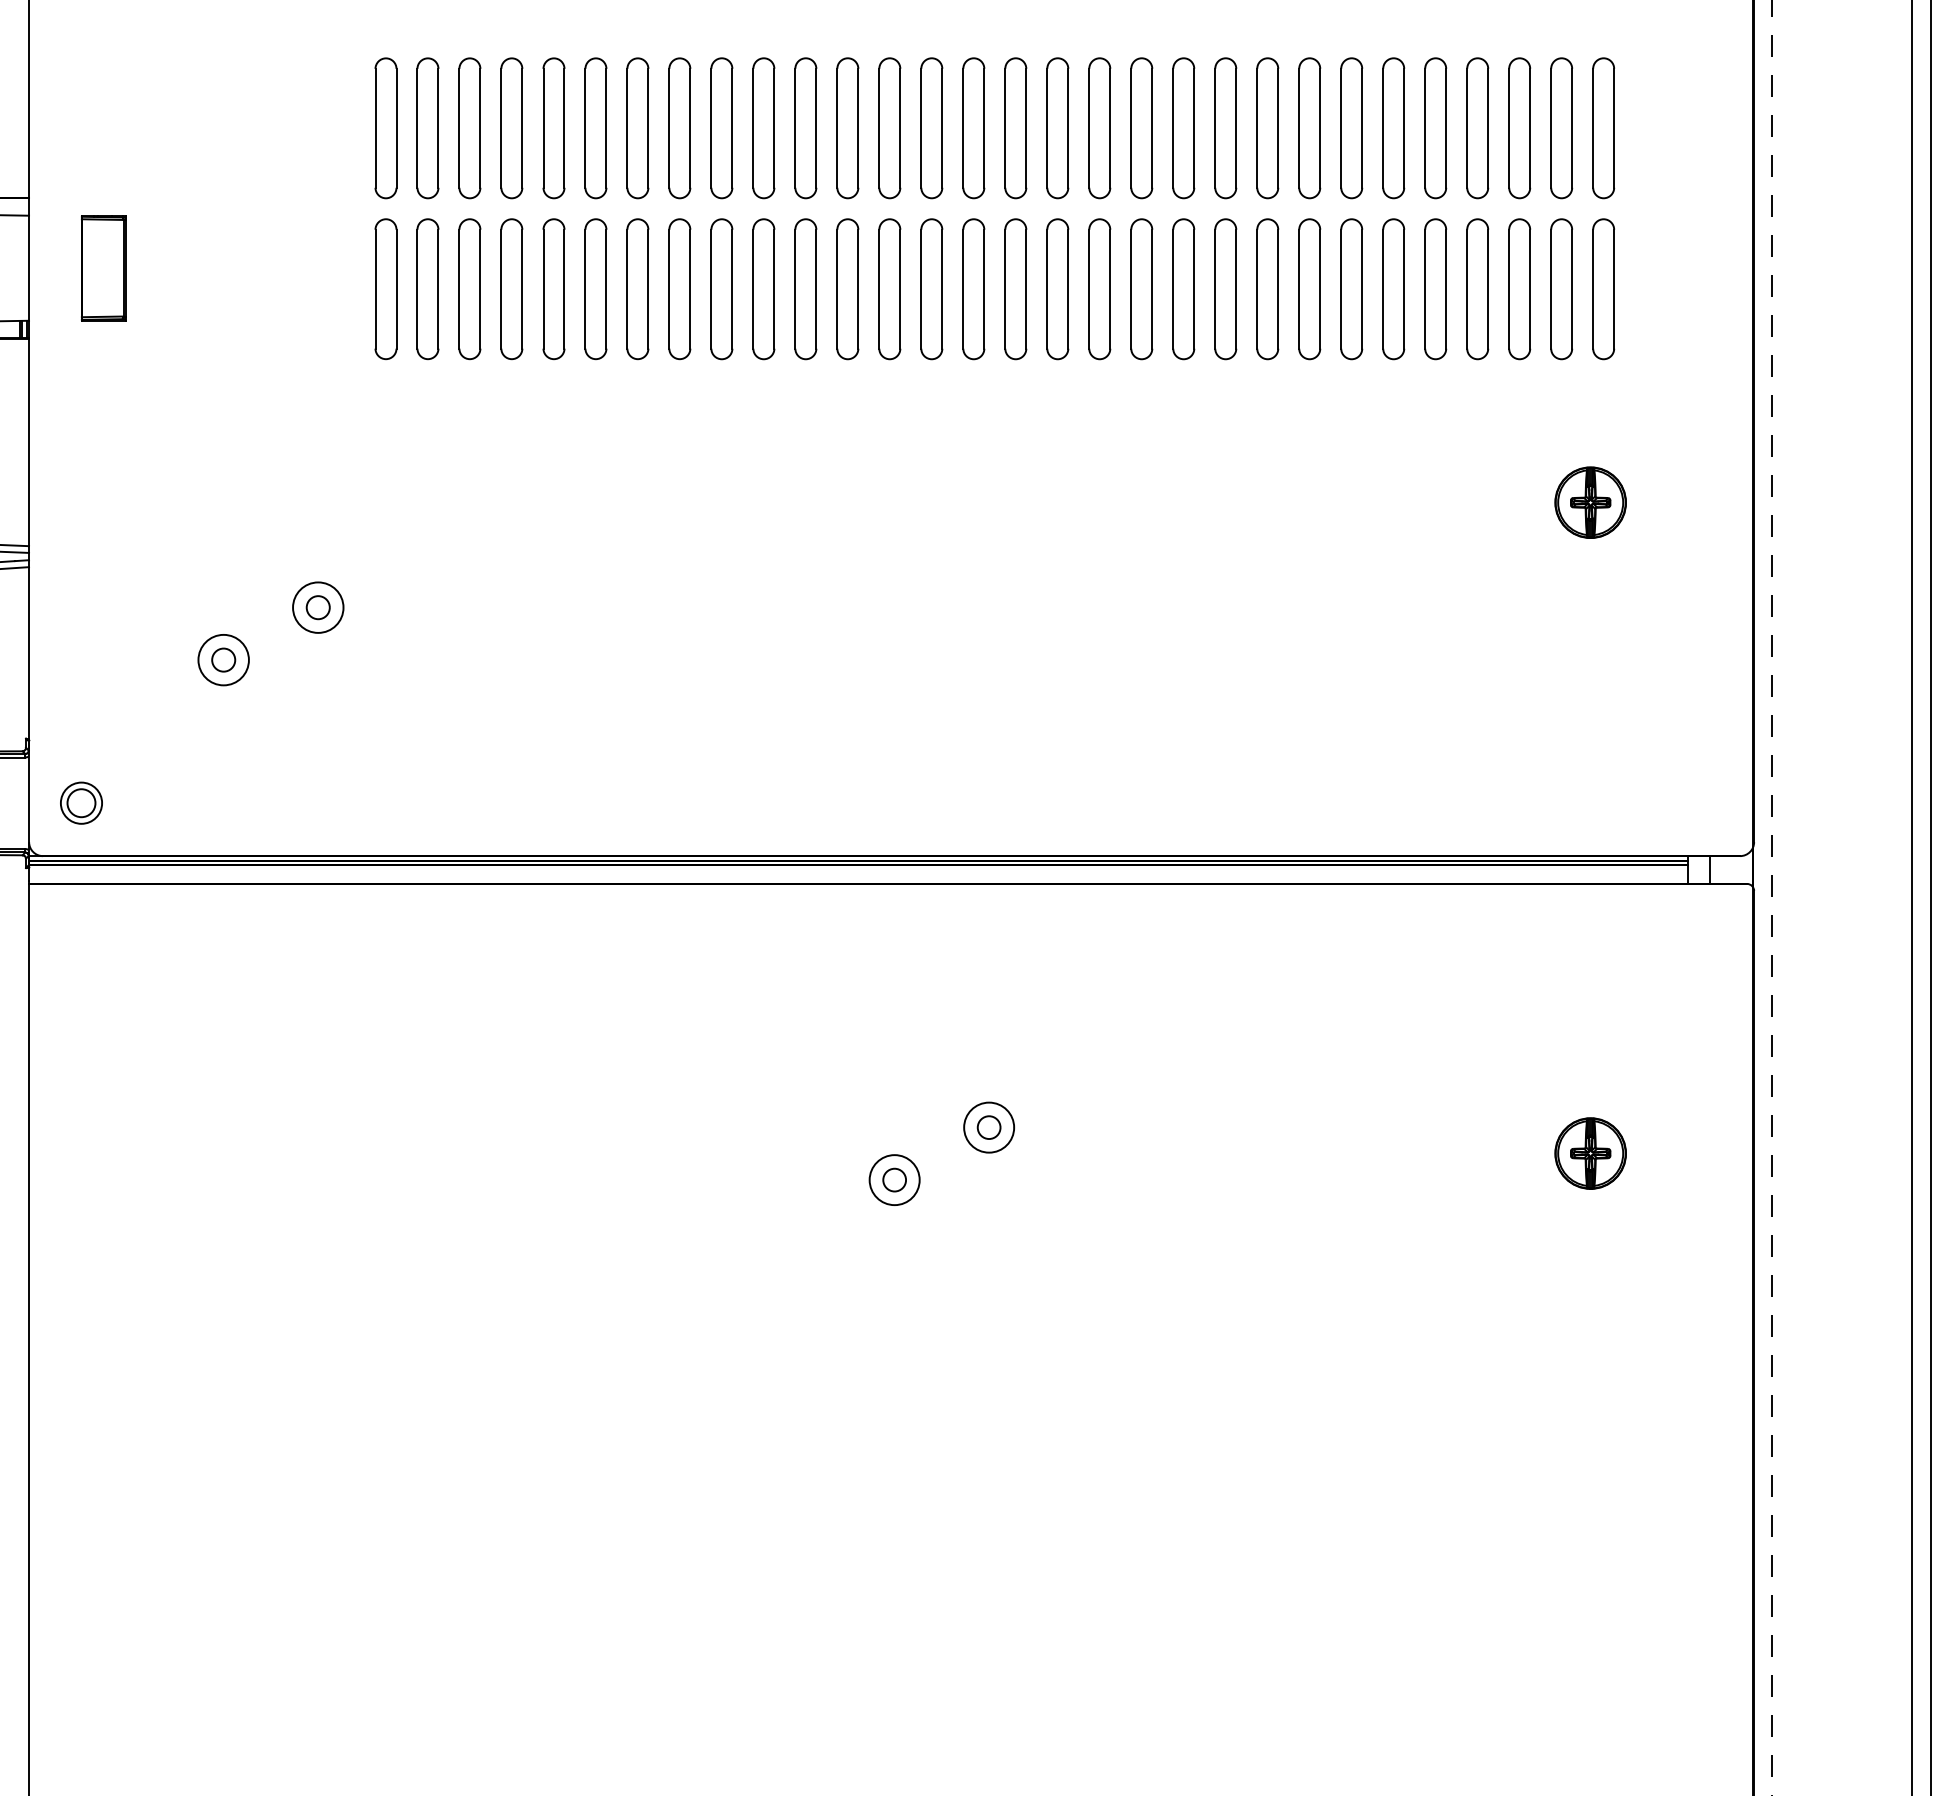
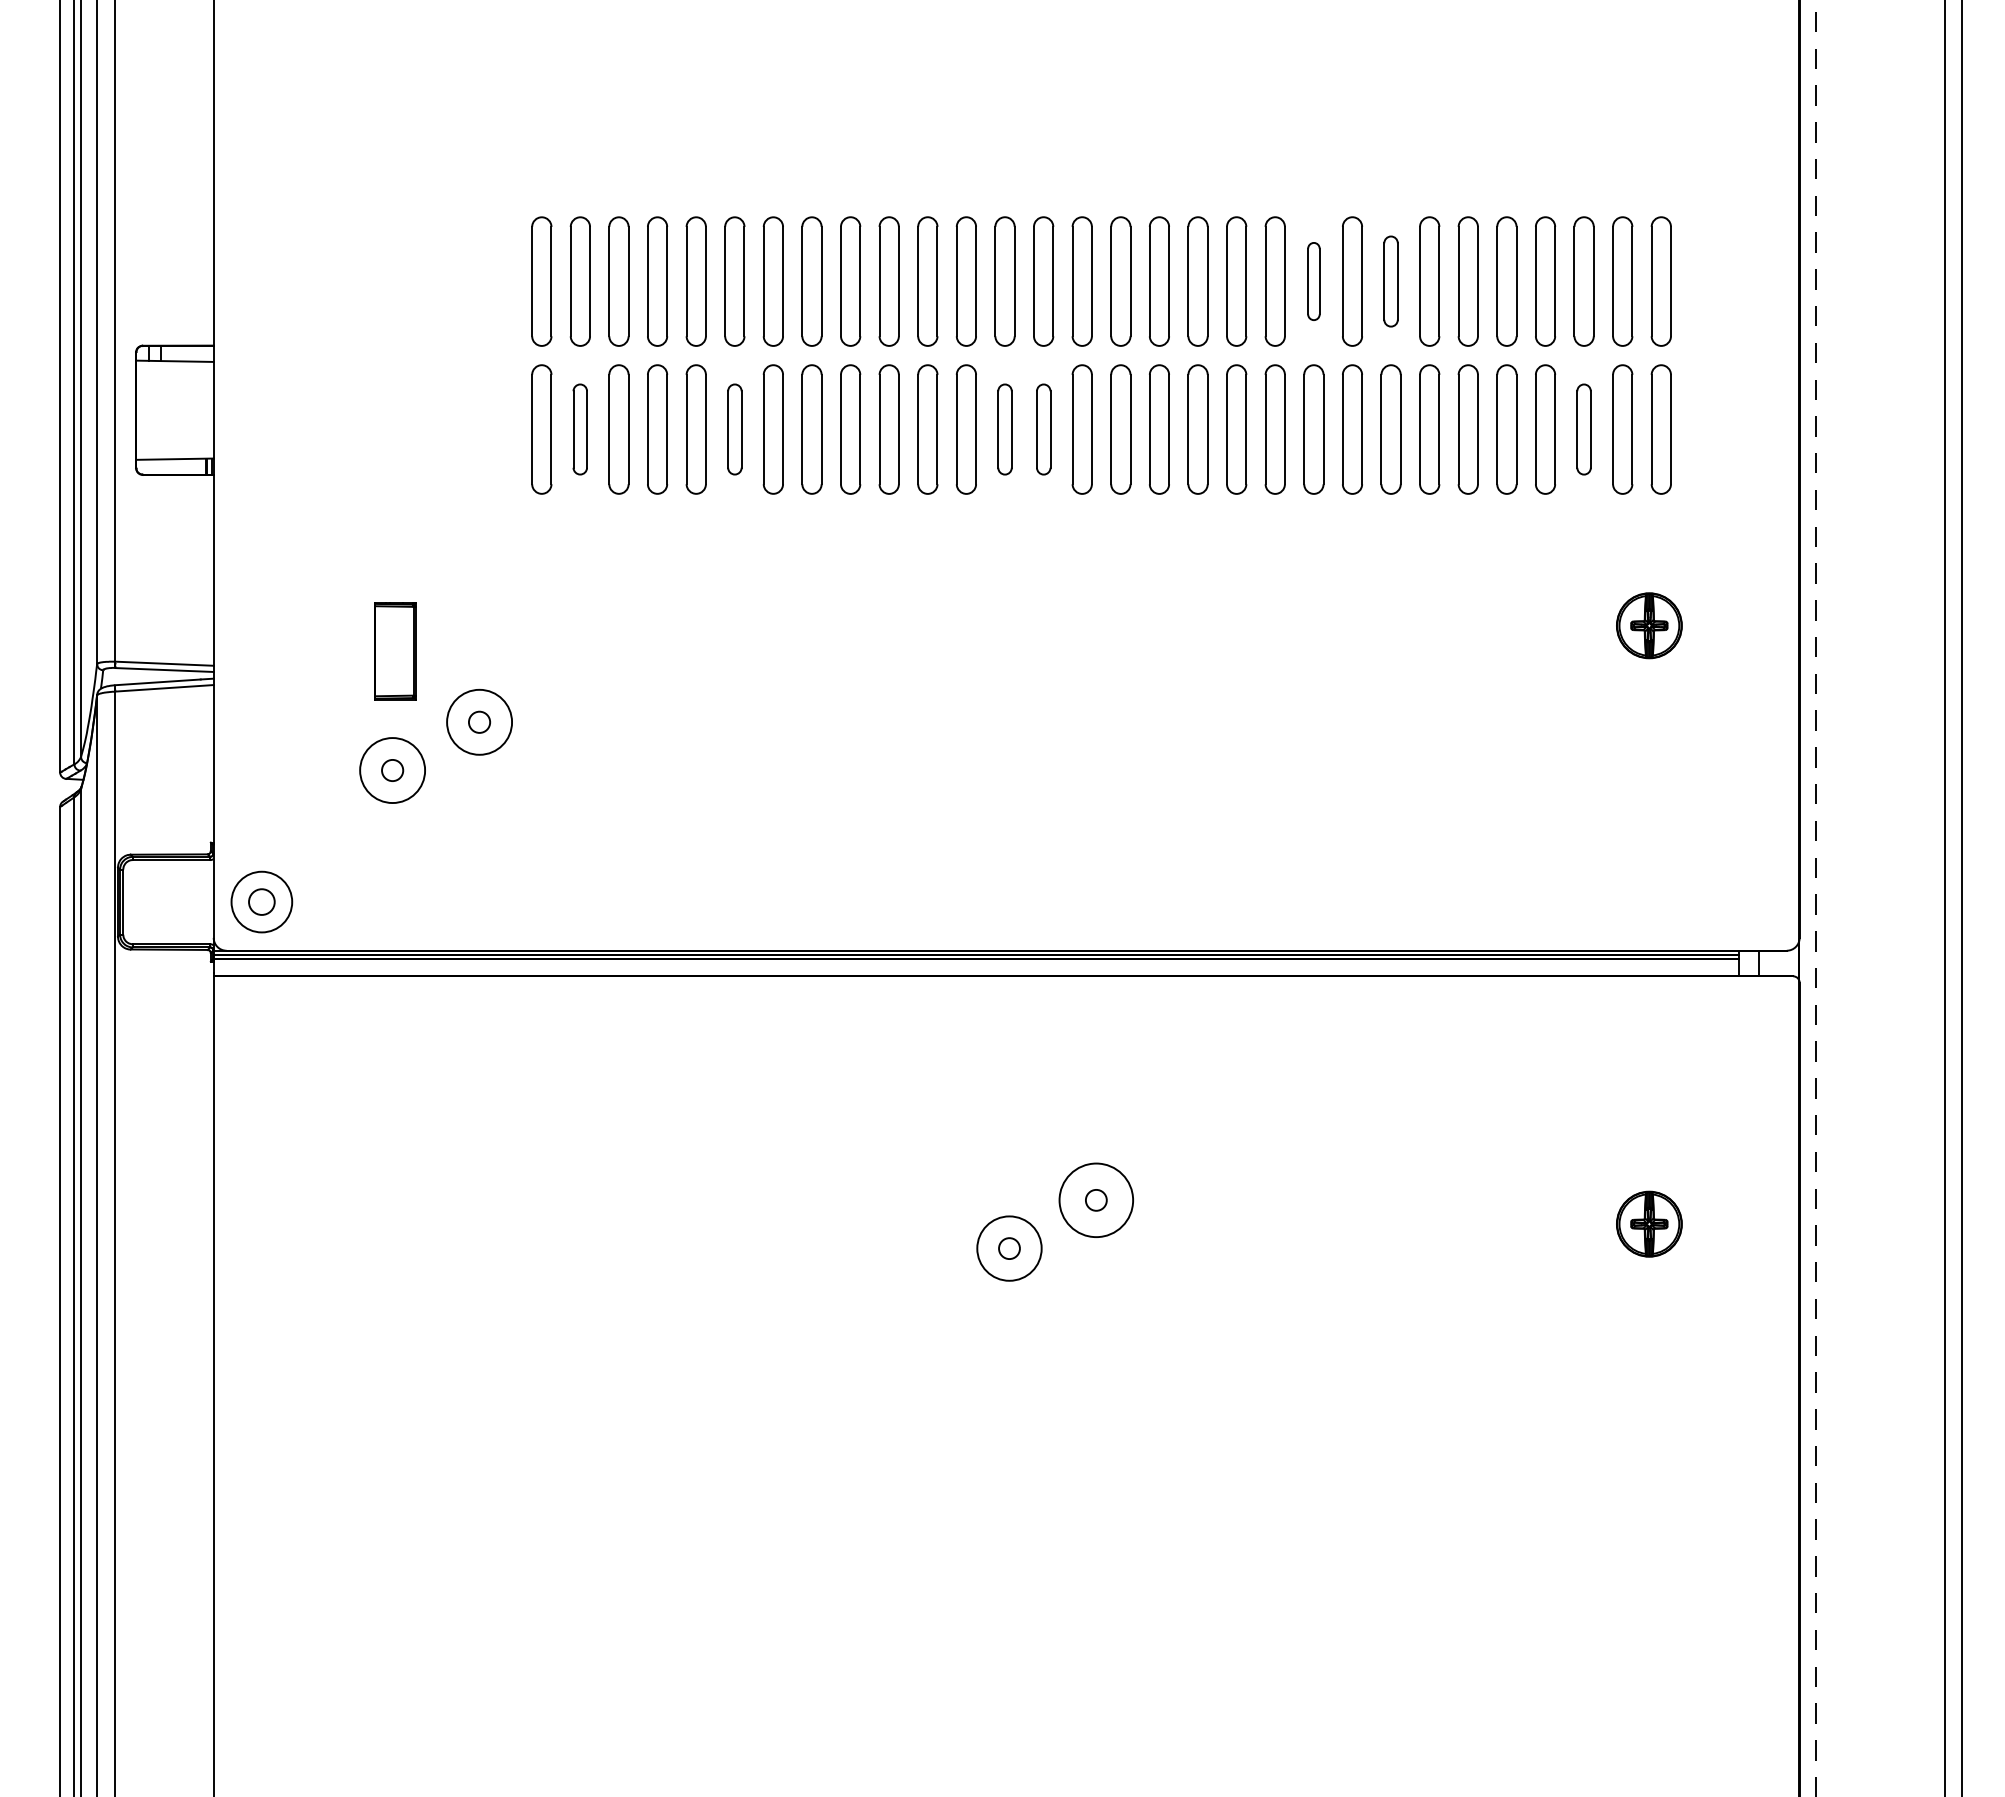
part: (1225, 128) -> (1313, 281), size x0.6
part: (1309, 128) -> (1390, 281), size x0.7
part: (103, 268) -> (395, 651), moved
part: (426, 289) -> (579, 429), size x0.7
part: (595, 289) -> (734, 429), size x0.7
part: (889, 289) -> (1004, 429), size x0.7
part: (931, 289) -> (1043, 429), size x0.7
part: (1519, 289) -> (1583, 429), size x0.7
circle: (318, 607) -> (479, 722), size x1.4
circle: (223, 660) -> (392, 770), size x1.4
circle: (81, 803) -> (261, 902), size x1.6
circle: (989, 1127) -> (1096, 1200), size x1.6
circle: (894, 1180) -> (1009, 1248), size x1.4

